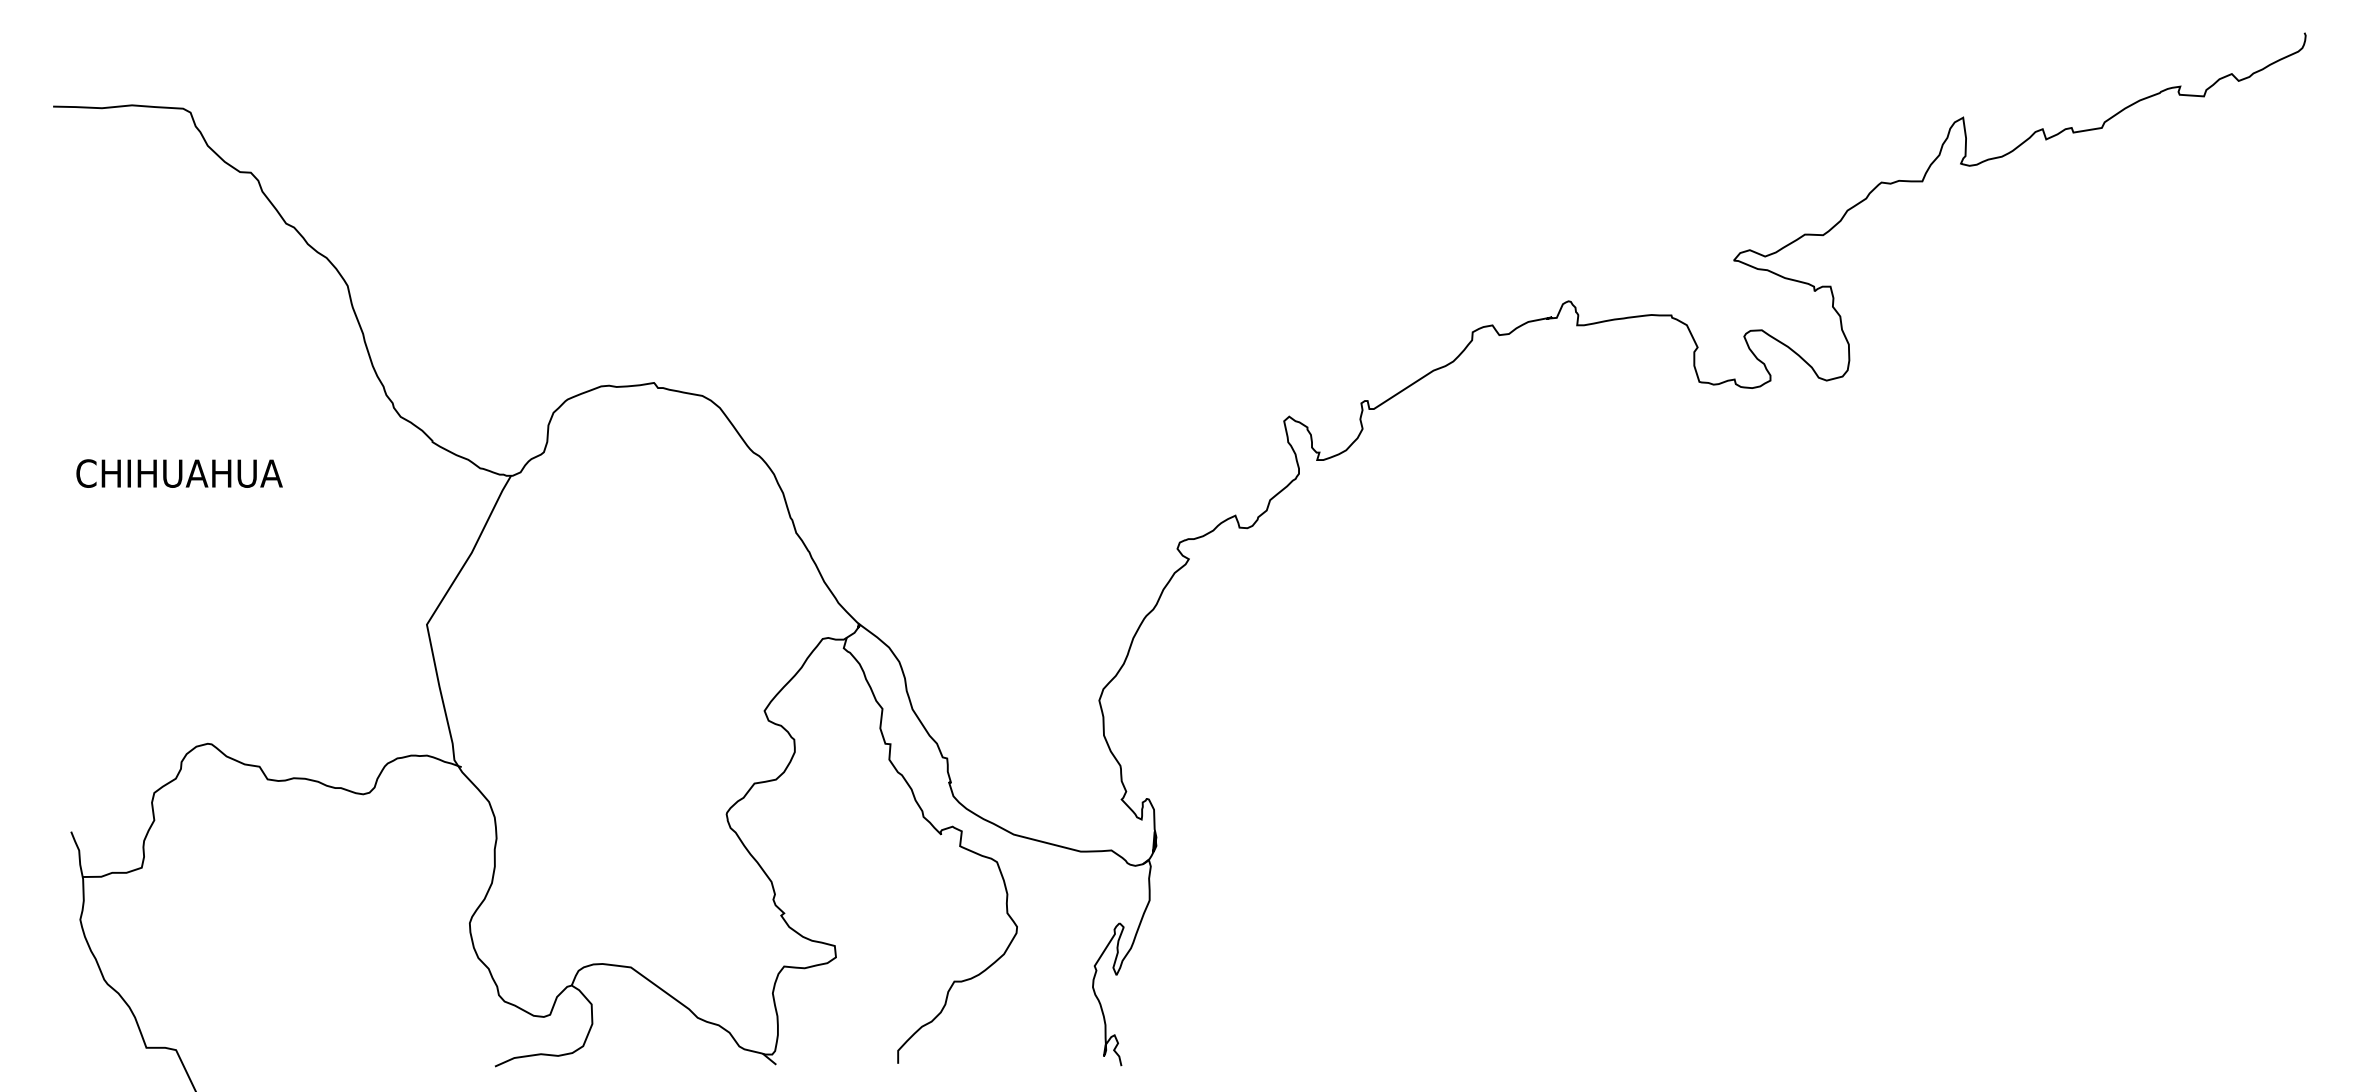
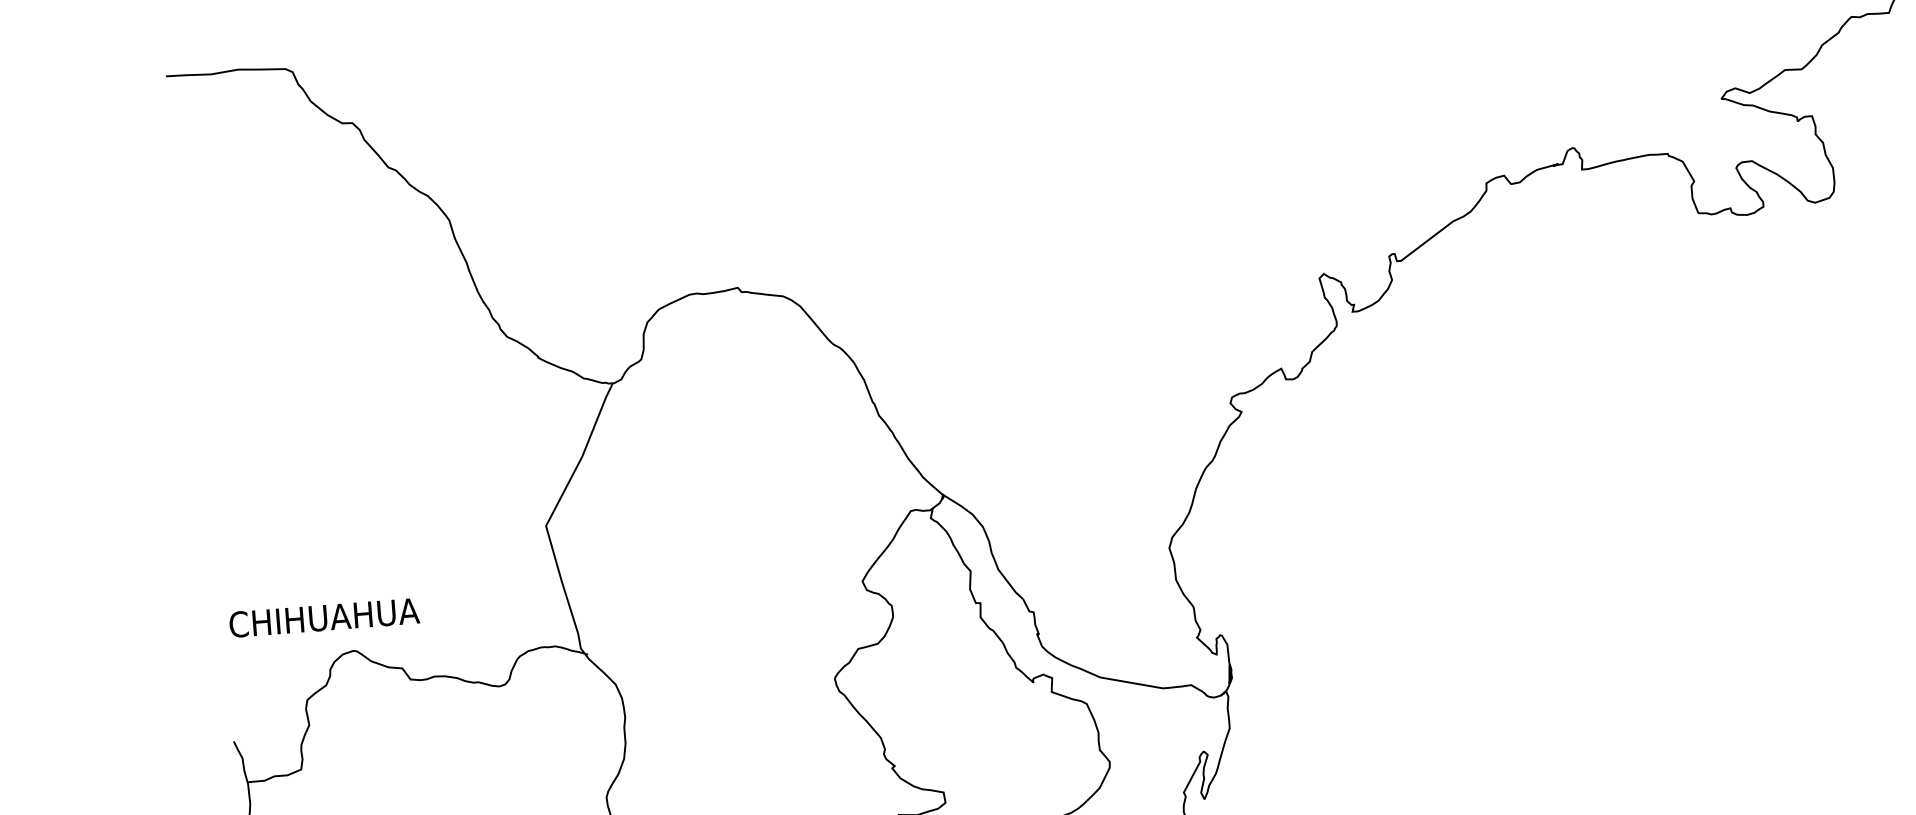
text: (179, 473) -> (324, 617), moved

